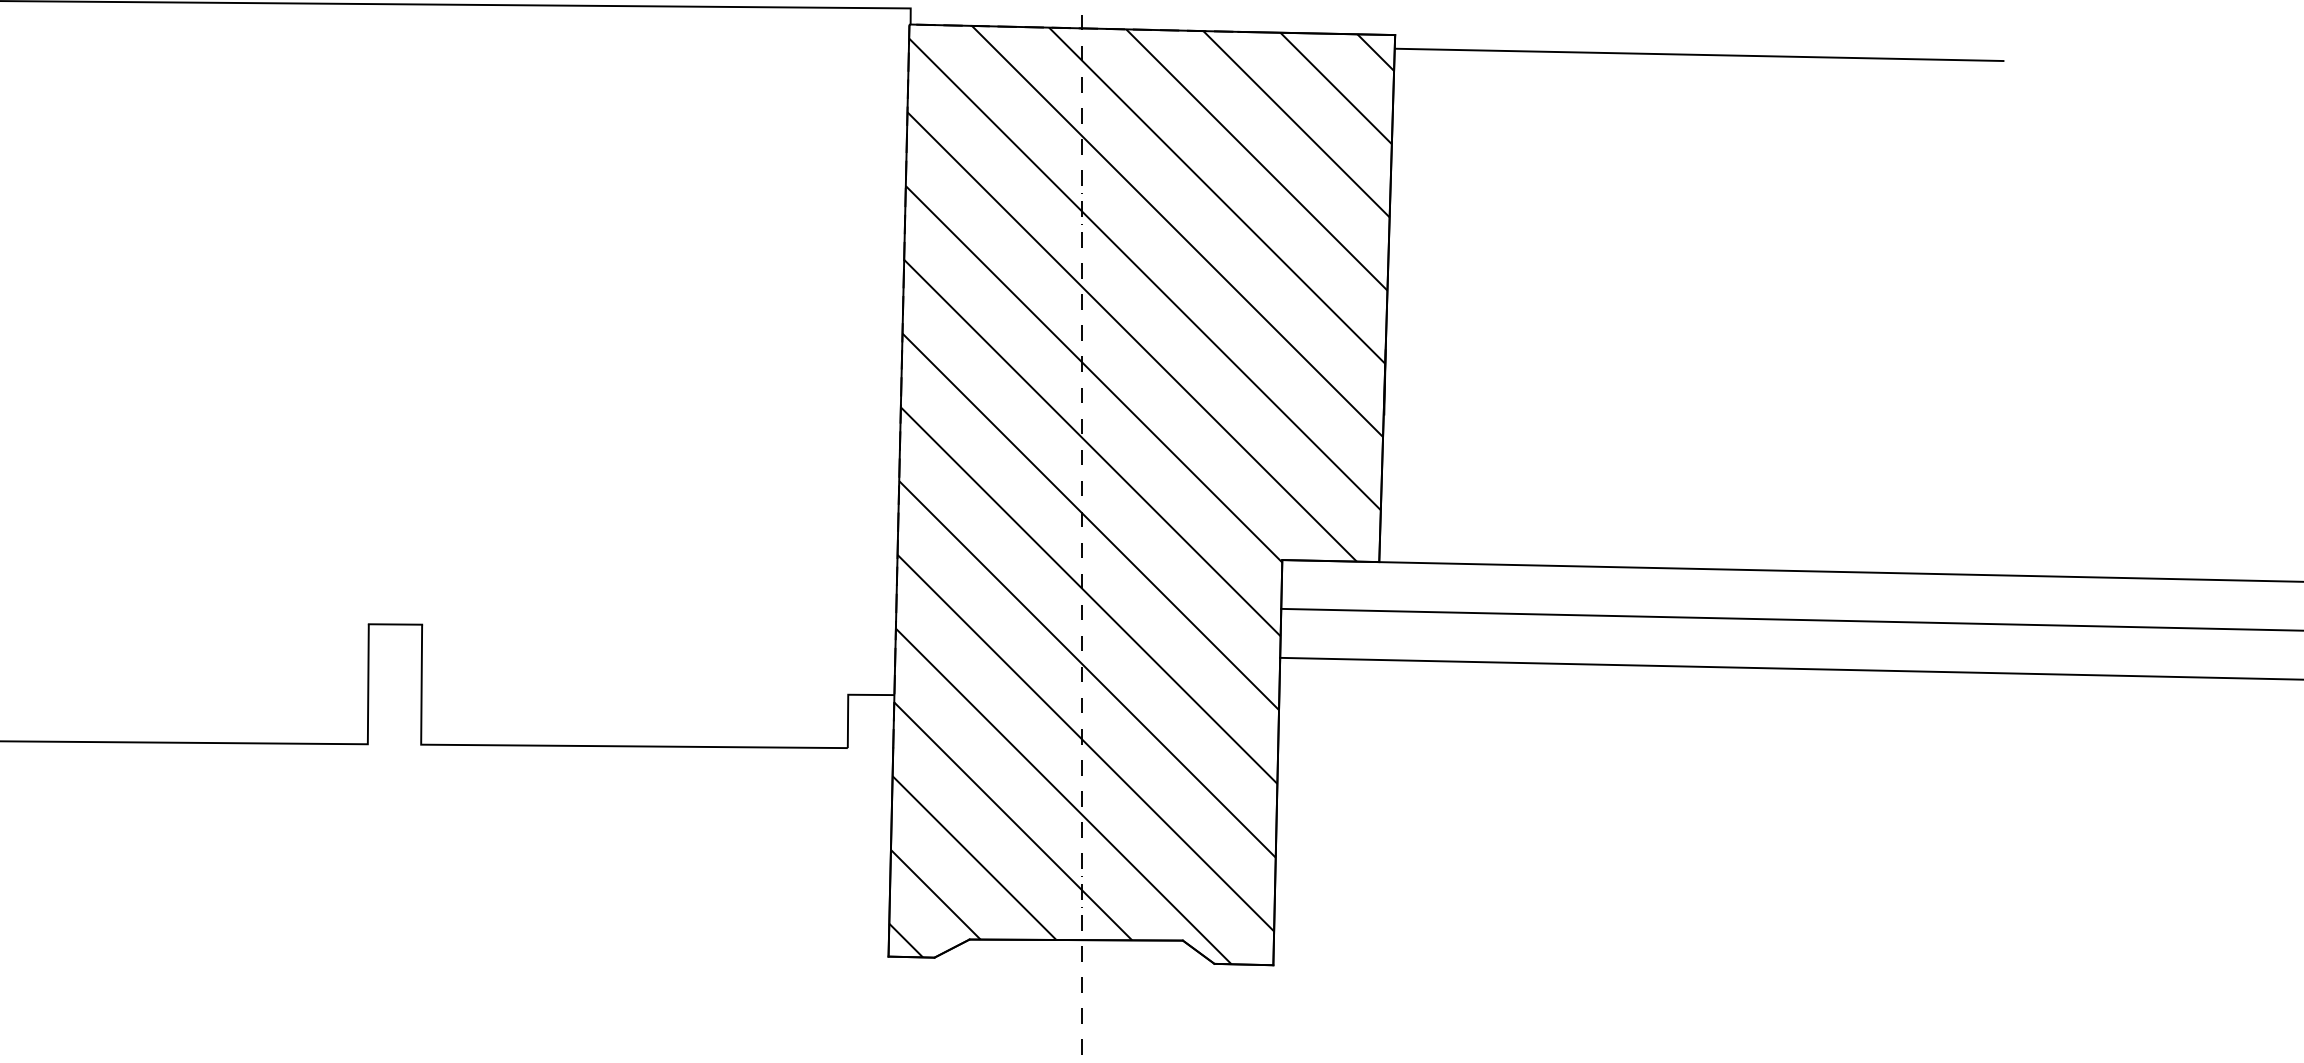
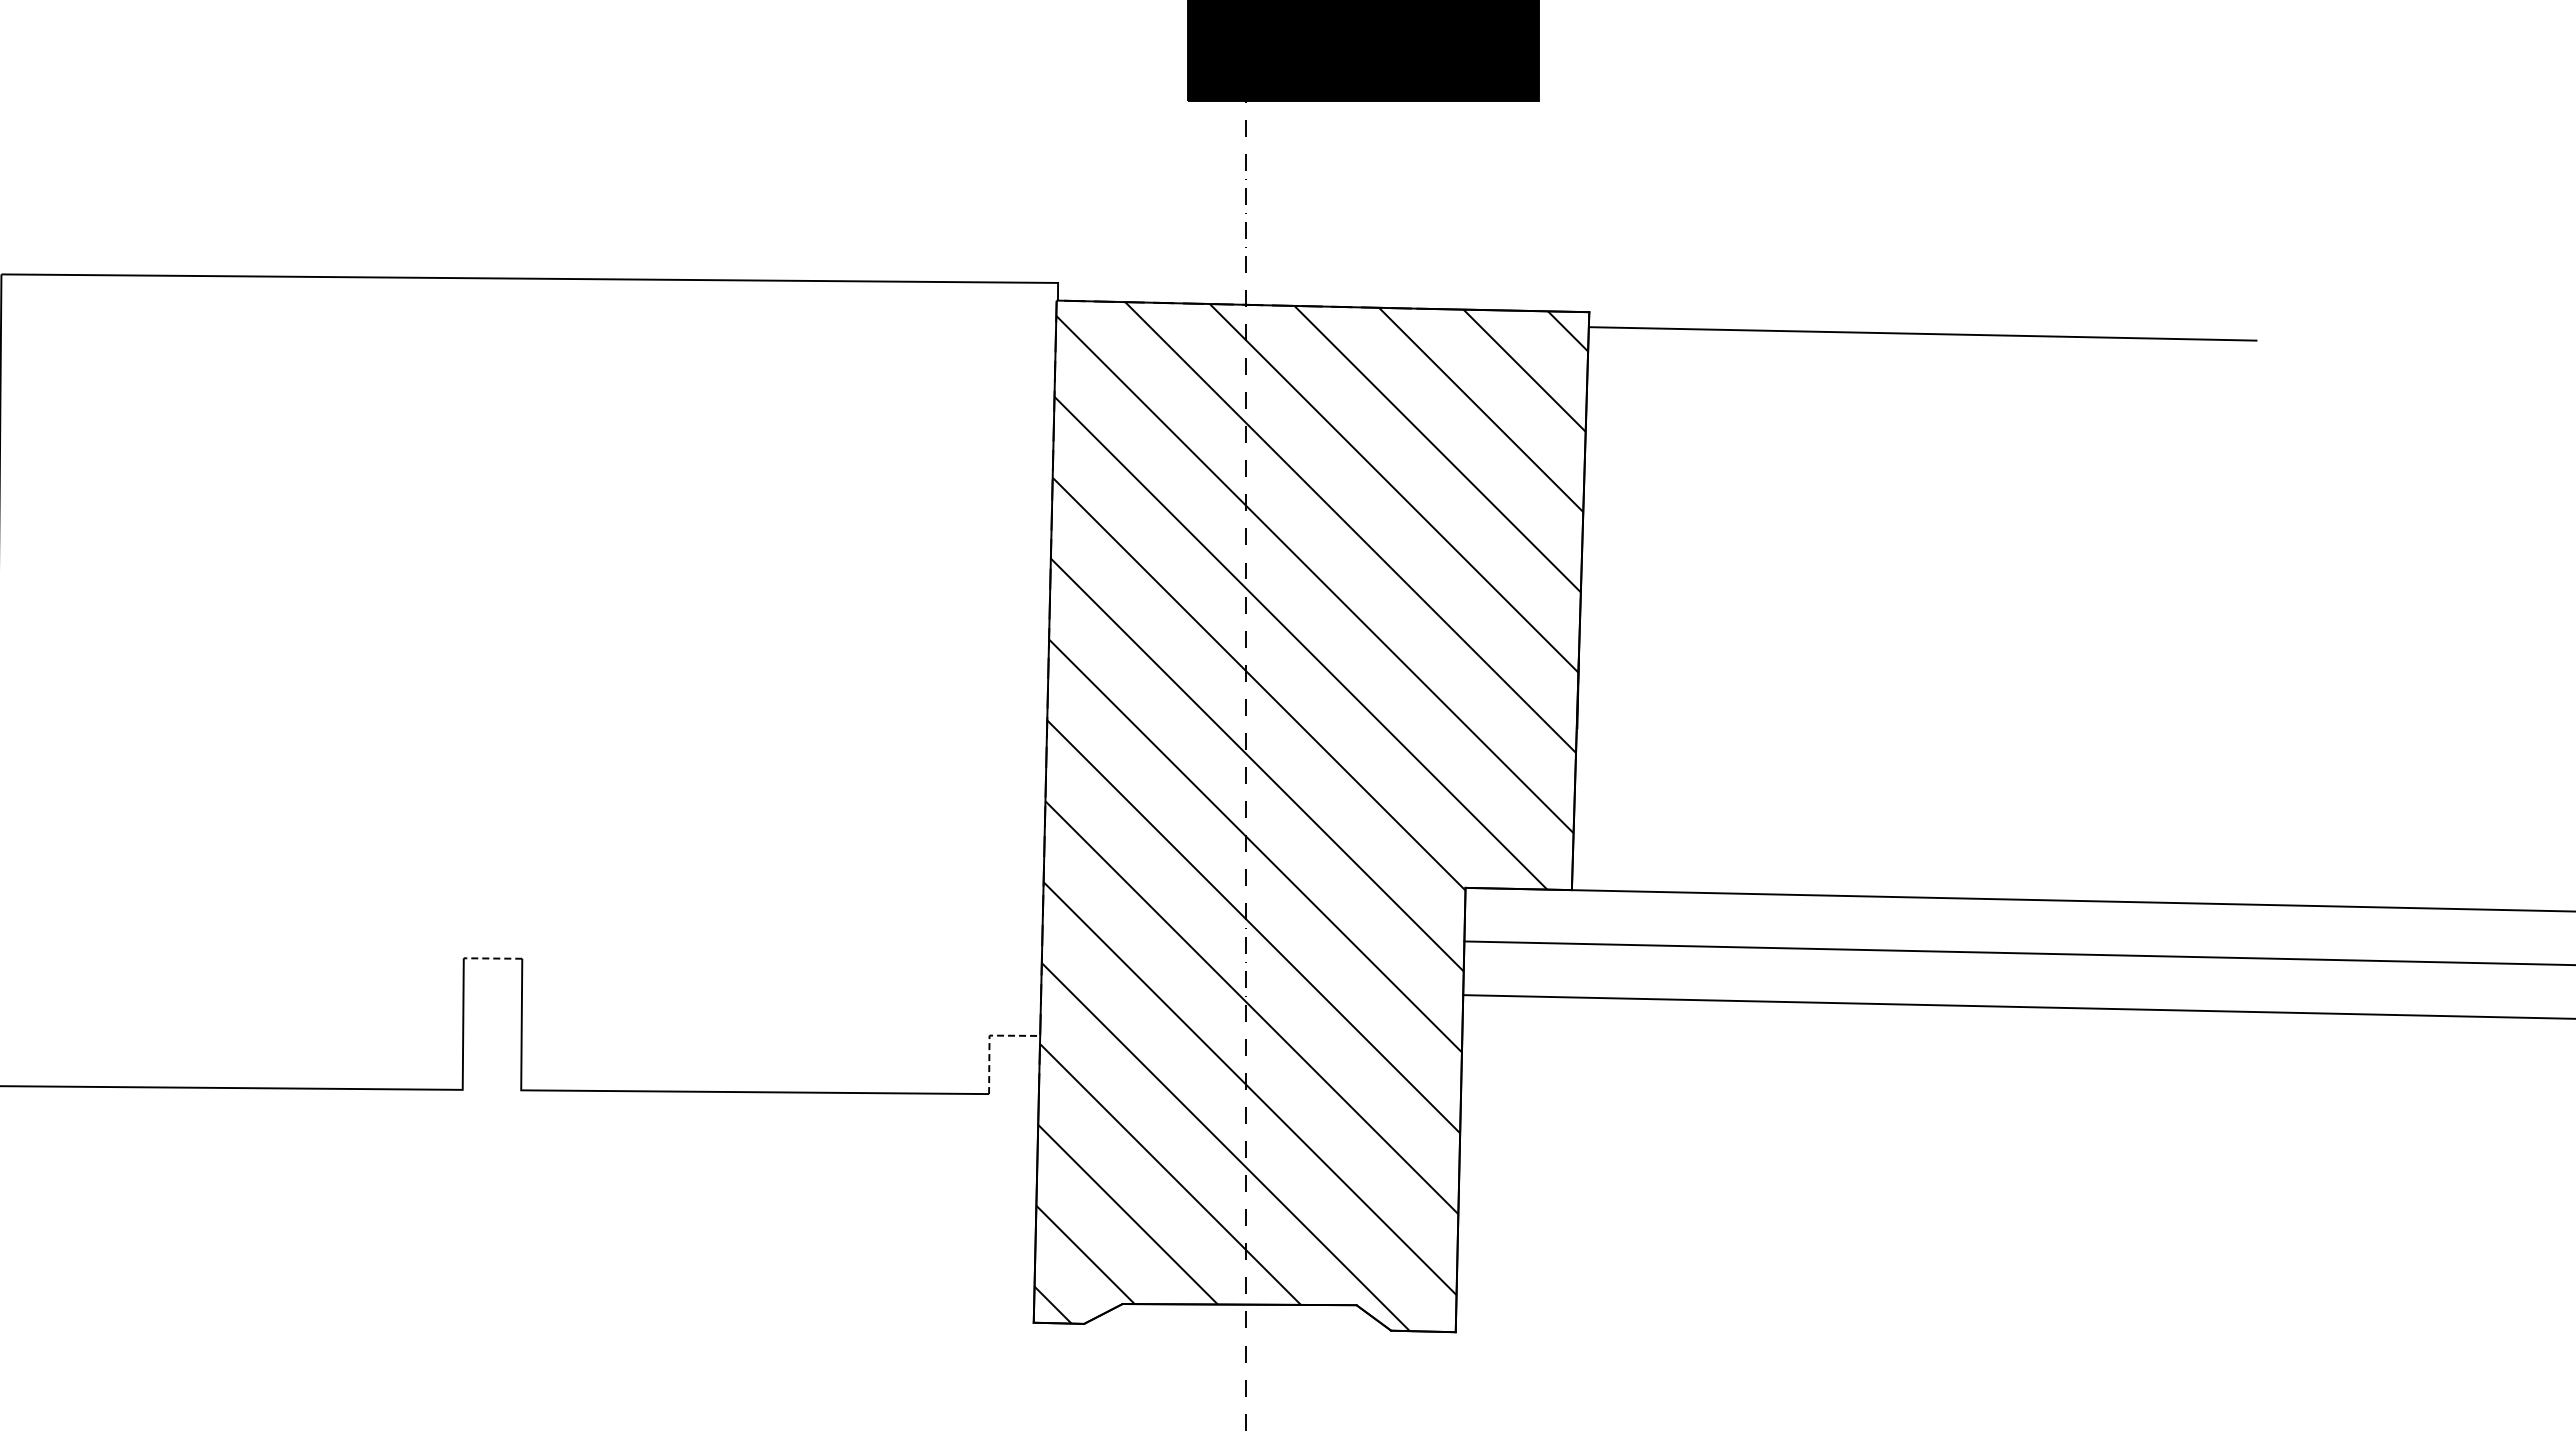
line: (394, 624) -> (492, 958), solid -> dashed
line: (848, 697) -> (989, 1038), solid -> dashed

